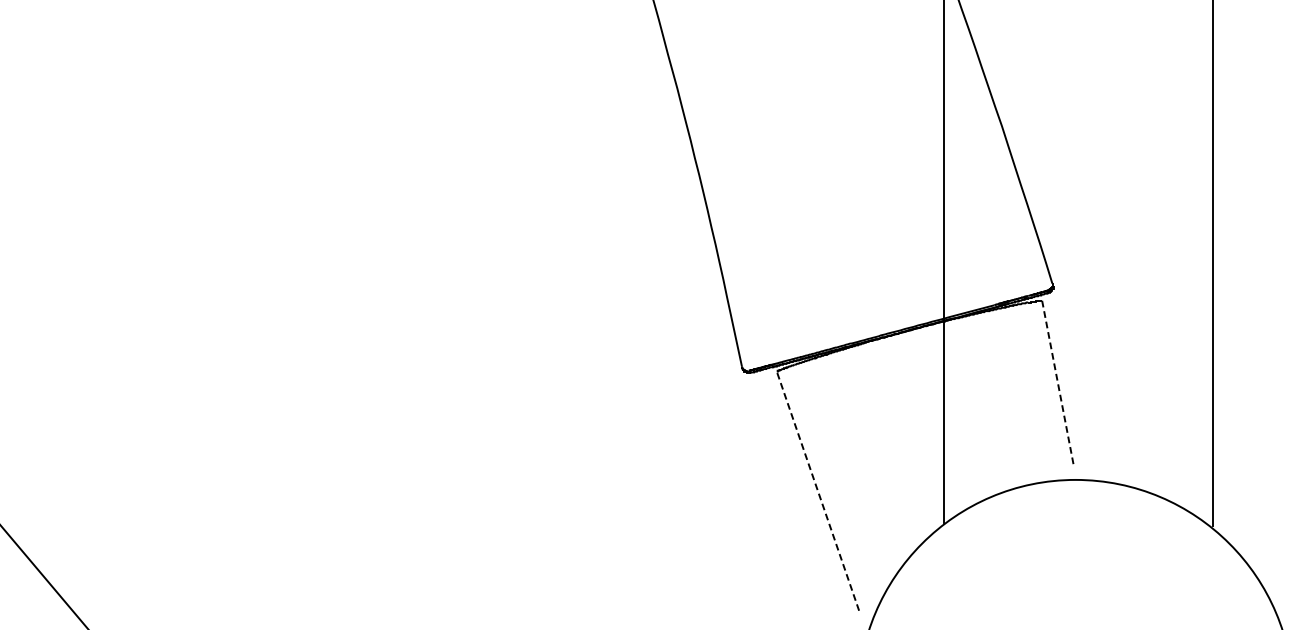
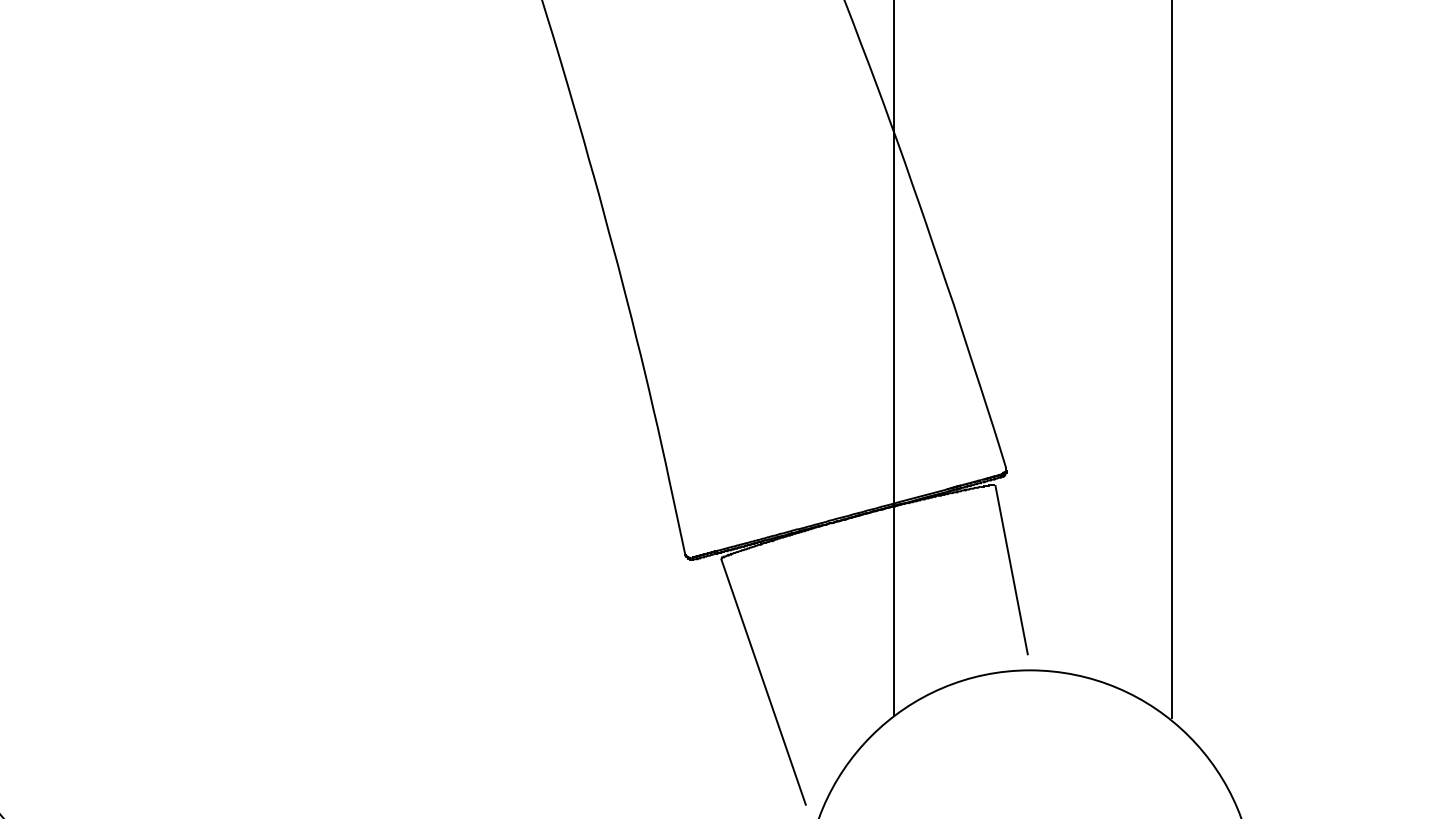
line: (1057, 383) -> (1011, 570), dashed -> solid
line: (817, 491) -> (763, 682), dashed -> solid

